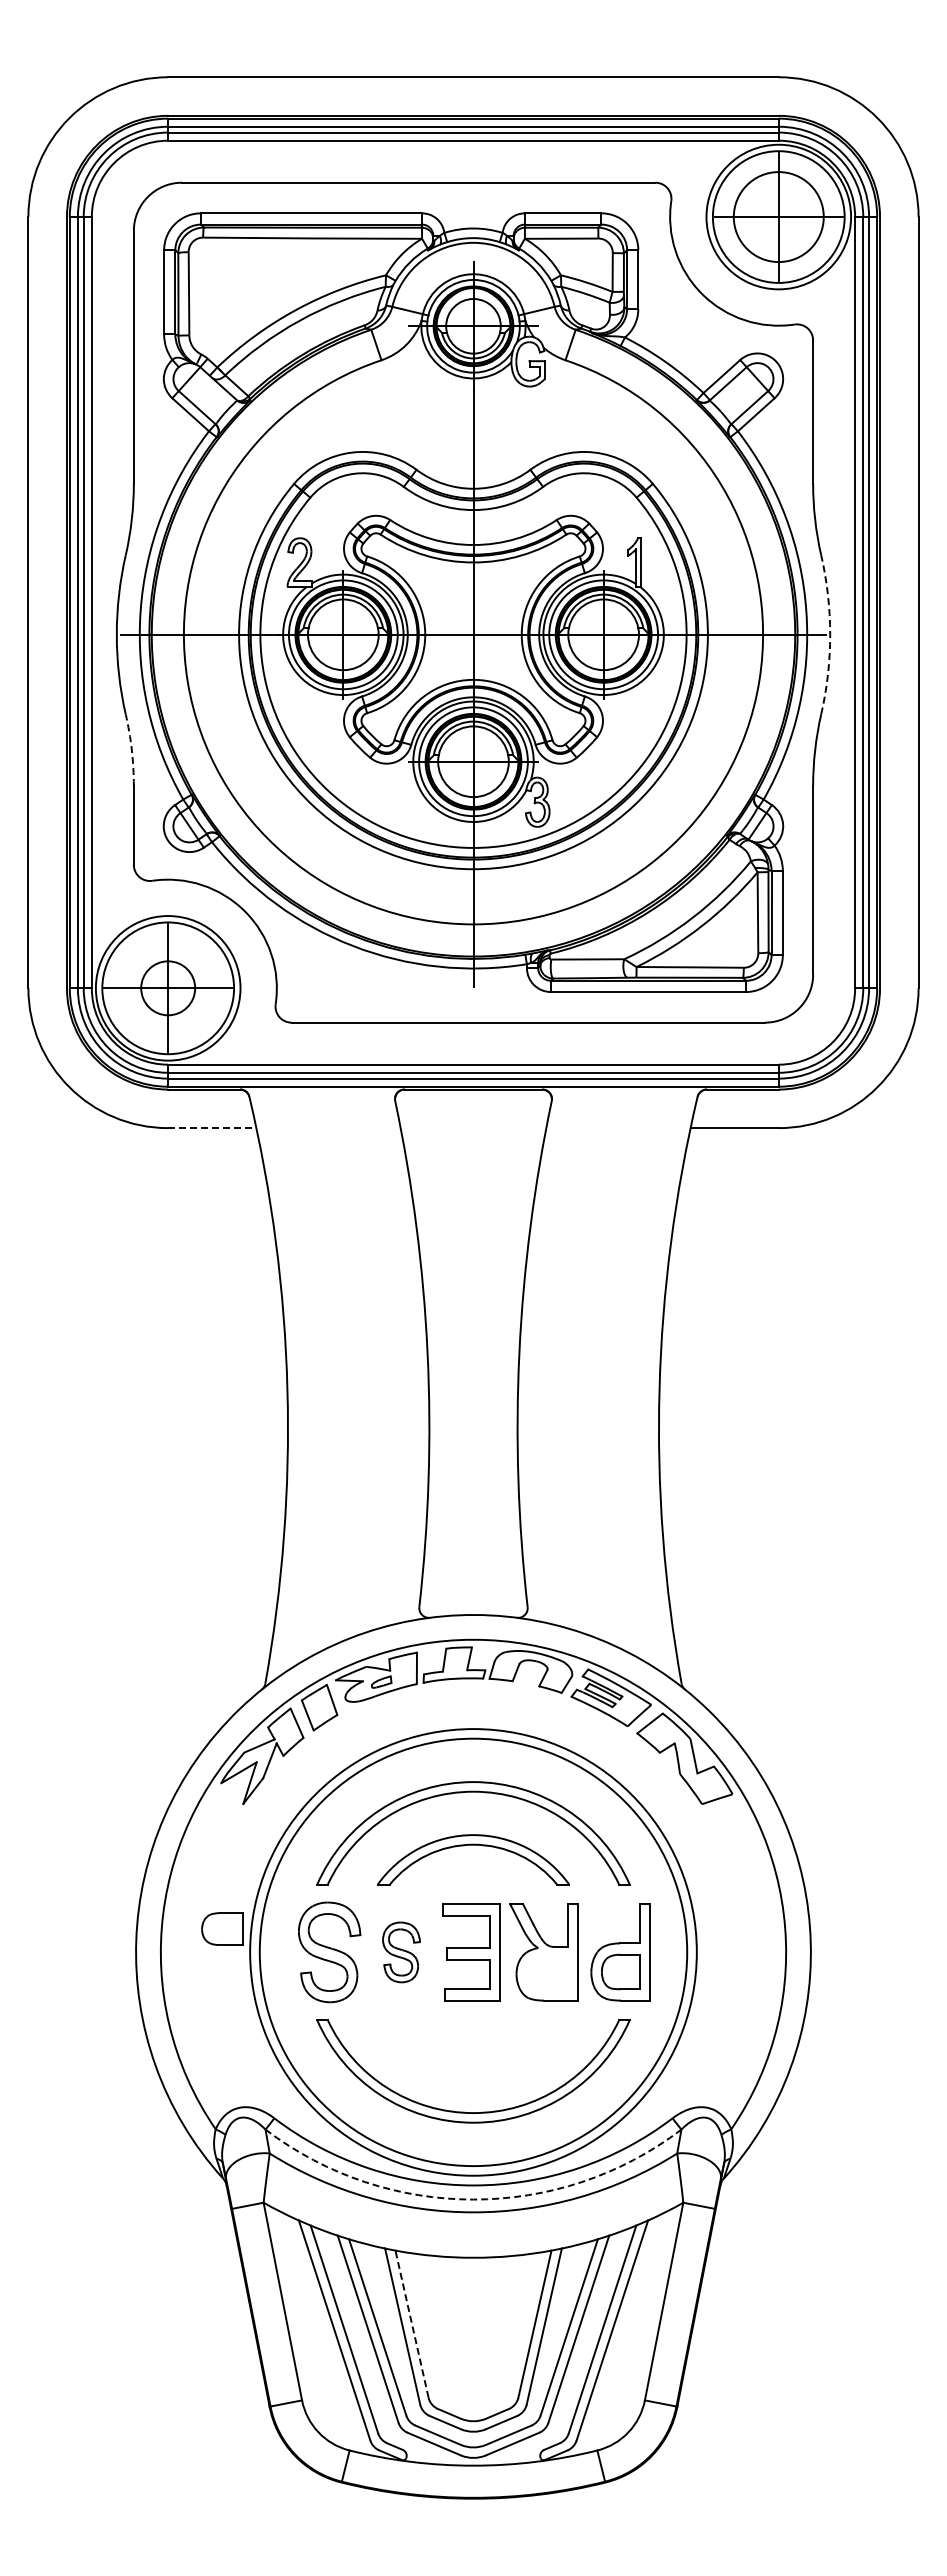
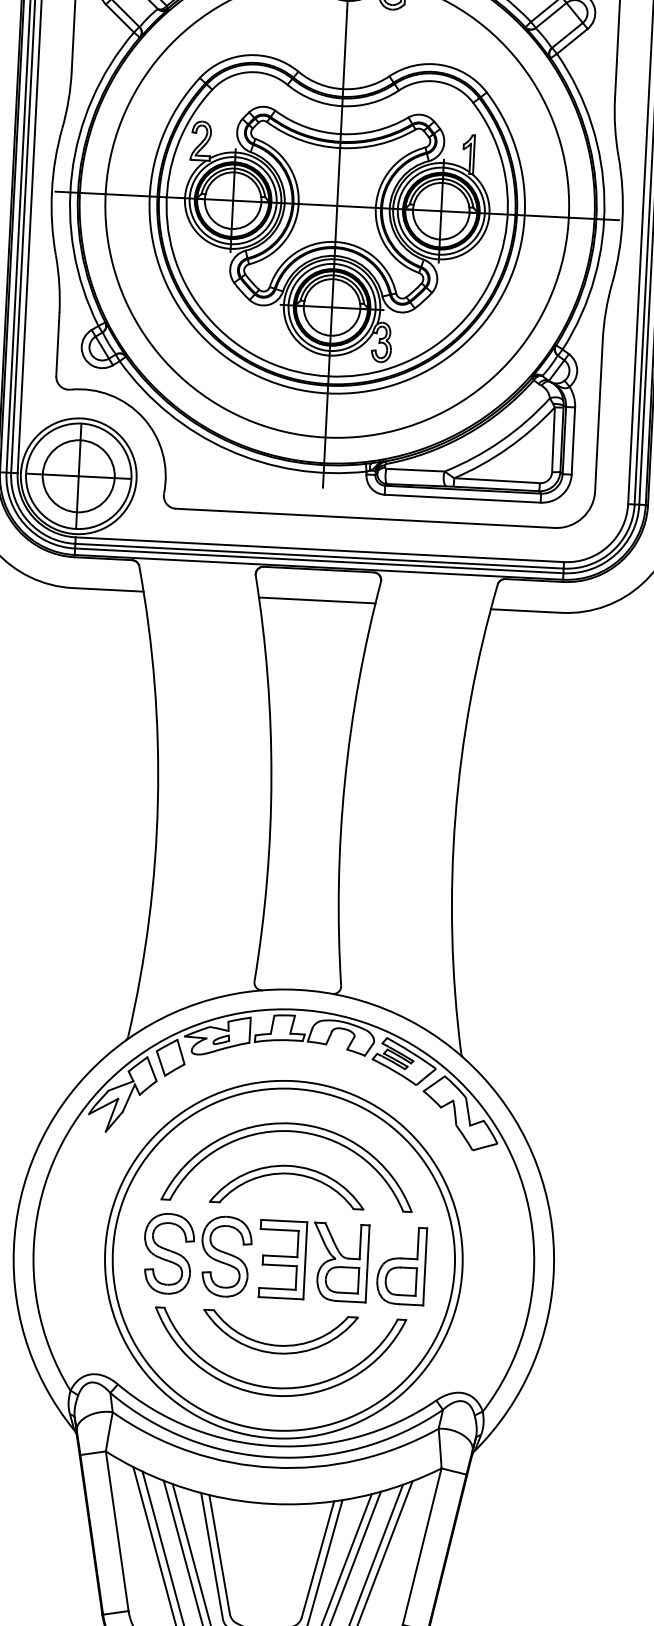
arc: (830, 634) -> (622, 220), dashed -> solid
arc: (131, 749) -> (59, 283), dashed -> solid
circle: (168, 988) -> (78, 476), size x1.67
line: (212, 1128) -> (108, 590), dashed -> solid
line: (473, 1128) -> (317, 600), added
part: (222, 1928) -> (342, 1279), moved
part: (401, 1952) -> (226, 1256), size x1.67
part: (473, 2059) -> (279, 1345), added
arc: (473, 2199) -> (273, 1457), dashed -> solid
line: (411, 2323) -> (219, 1553), dashed -> solid

